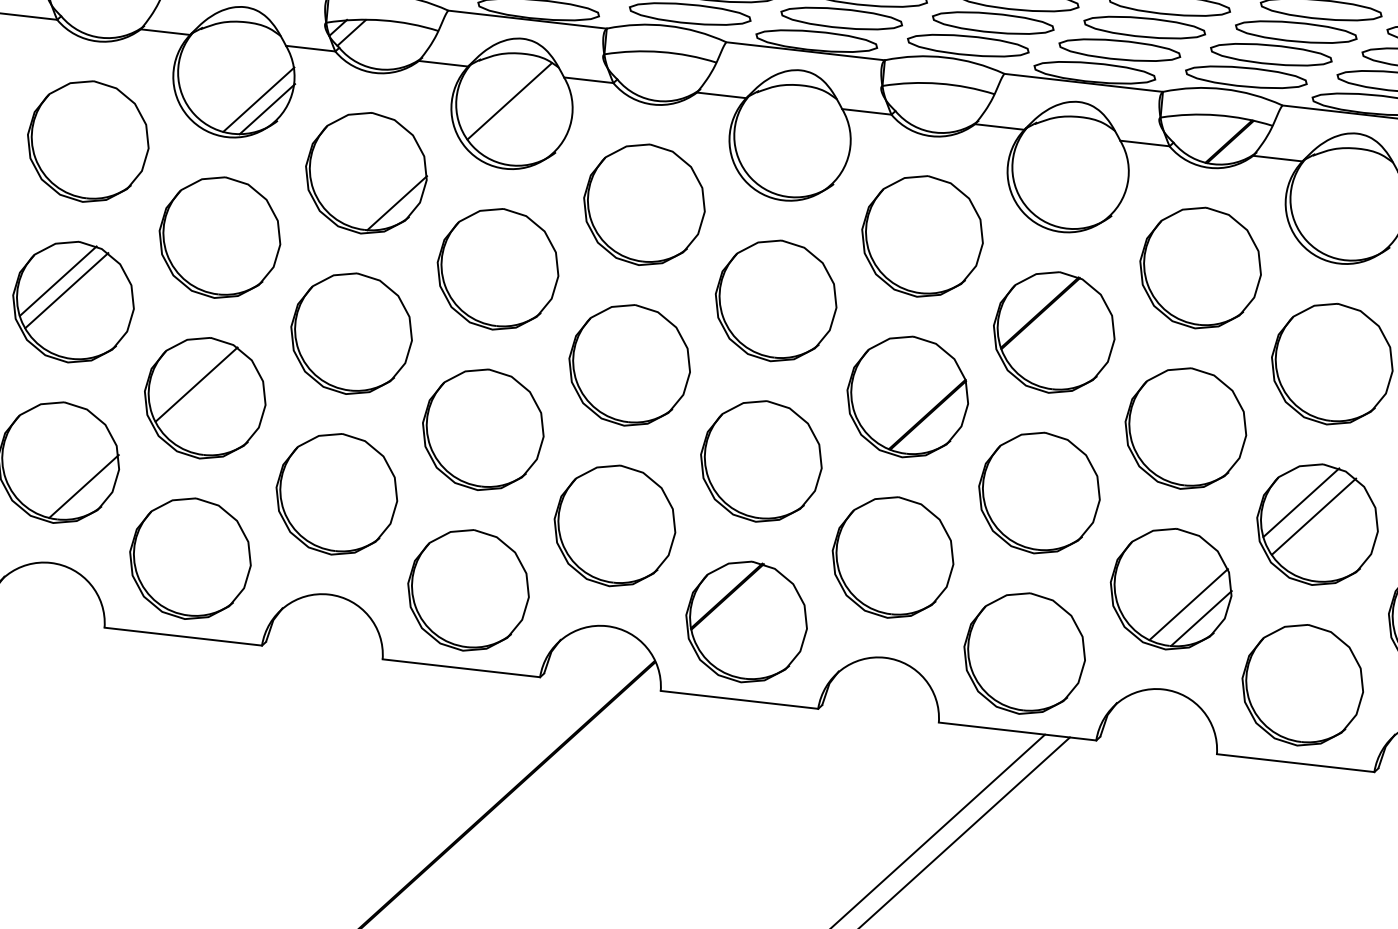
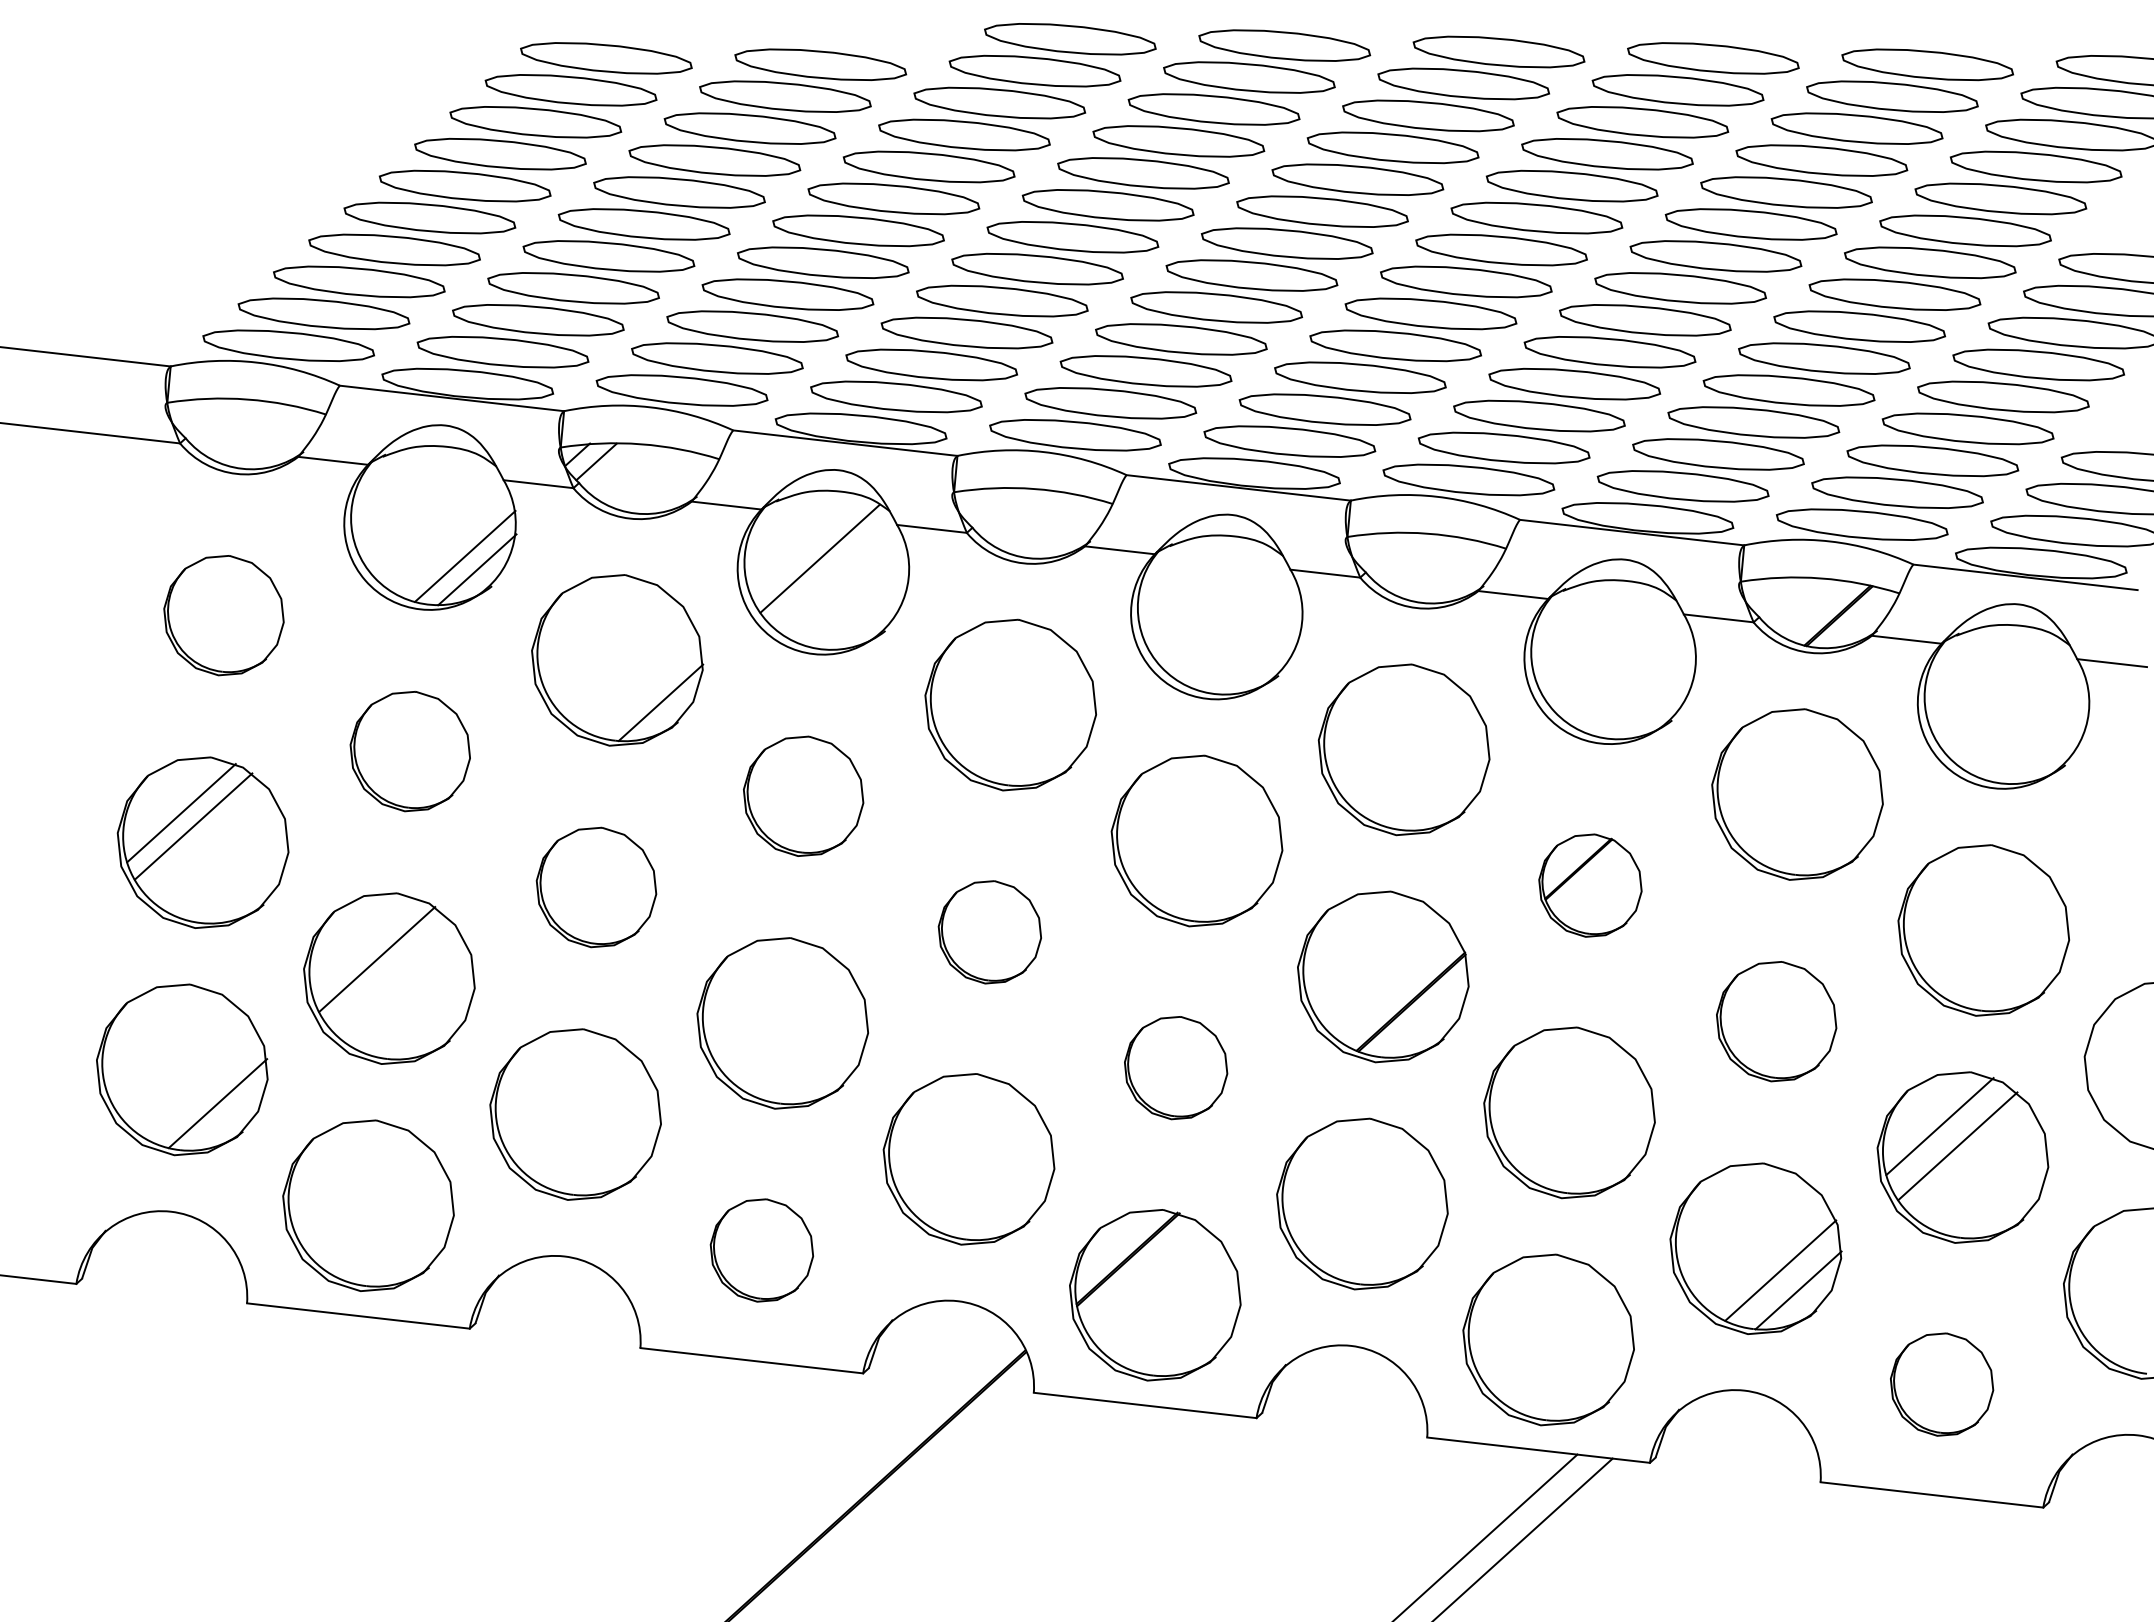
part: (87, 141) -> (223, 615), size x0.7
part: (220, 237) -> (410, 751), size x0.7
part: (497, 269) -> (803, 796), size x0.7
part: (1054, 332) -> (1590, 885), size x0.6
part: (351, 333) -> (596, 887), size x0.7
part: (629, 365) -> (989, 932), size x0.6
part: (1185, 428) -> (1776, 1021), size x0.7
part: (760, 460) -> (1175, 1067), size x0.6
part: (468, 590) -> (761, 1250), size x0.6
part: (1302, 685) -> (1941, 1384), size x0.6

